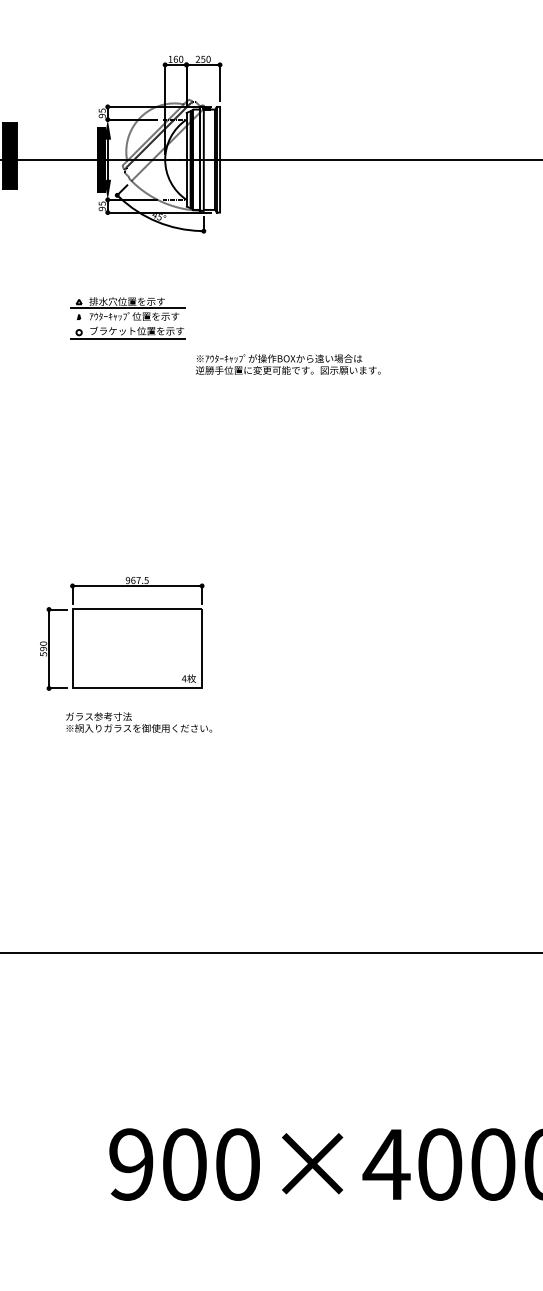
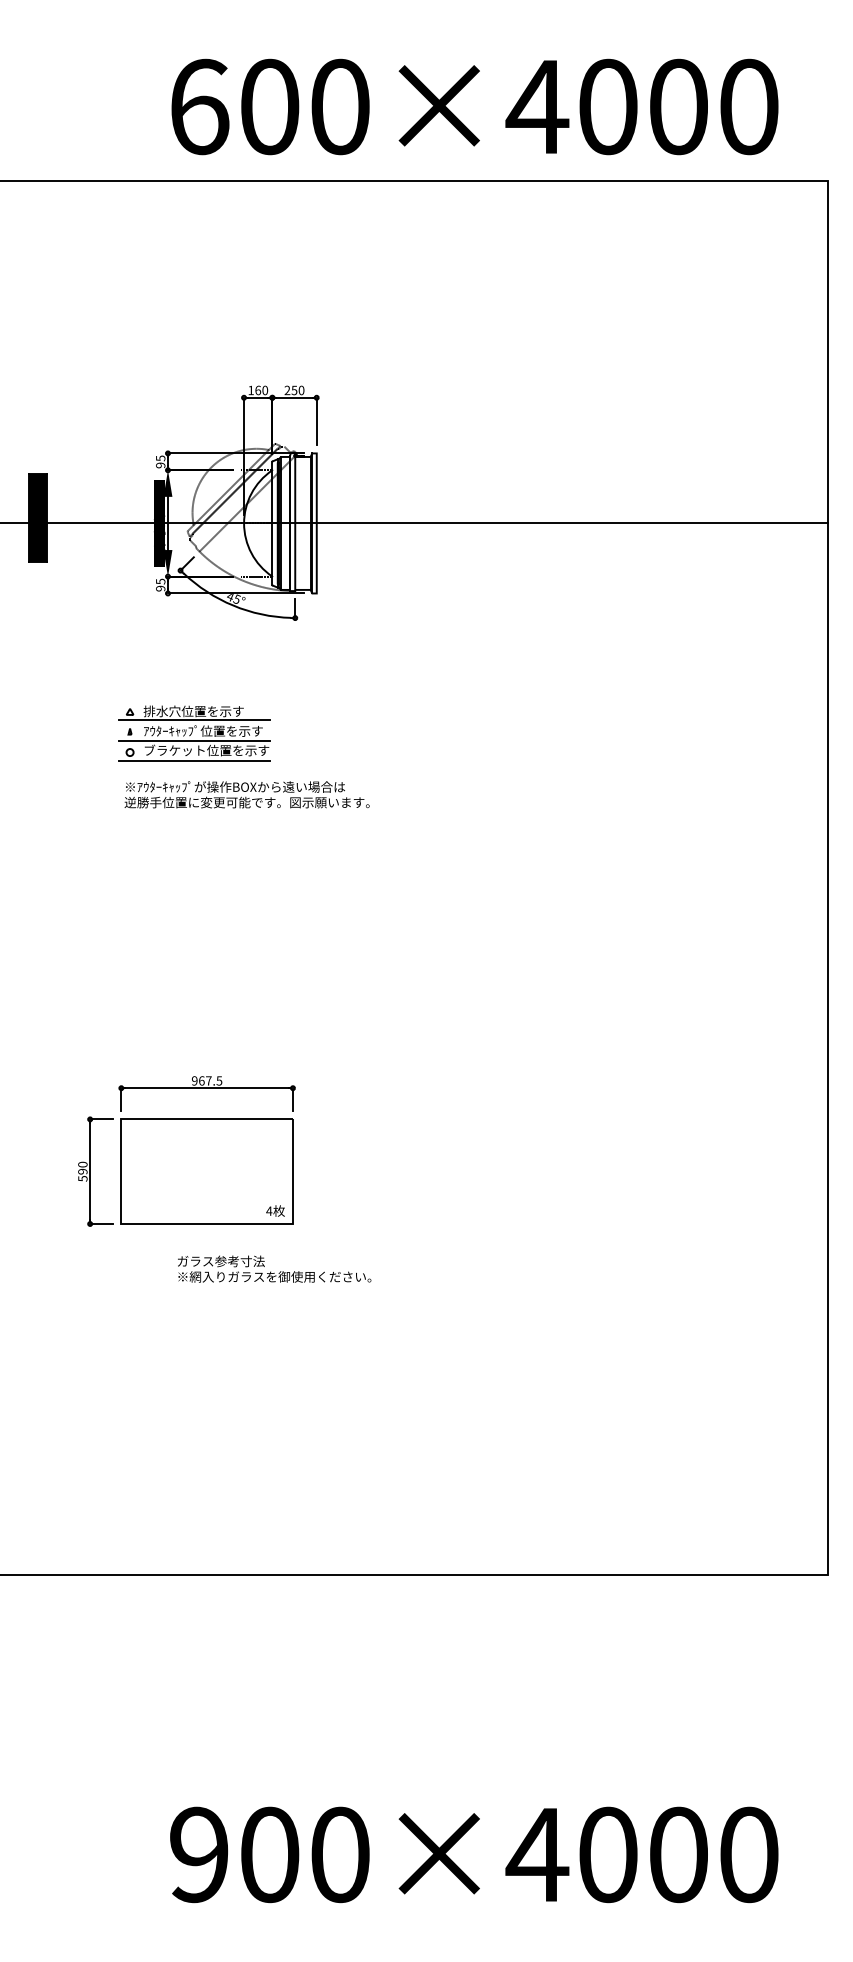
line: (127, 323) -> (194, 740), added
text: (287, 364) -> (246, 794), moved
text: (139, 722) -> (274, 1268), moved

